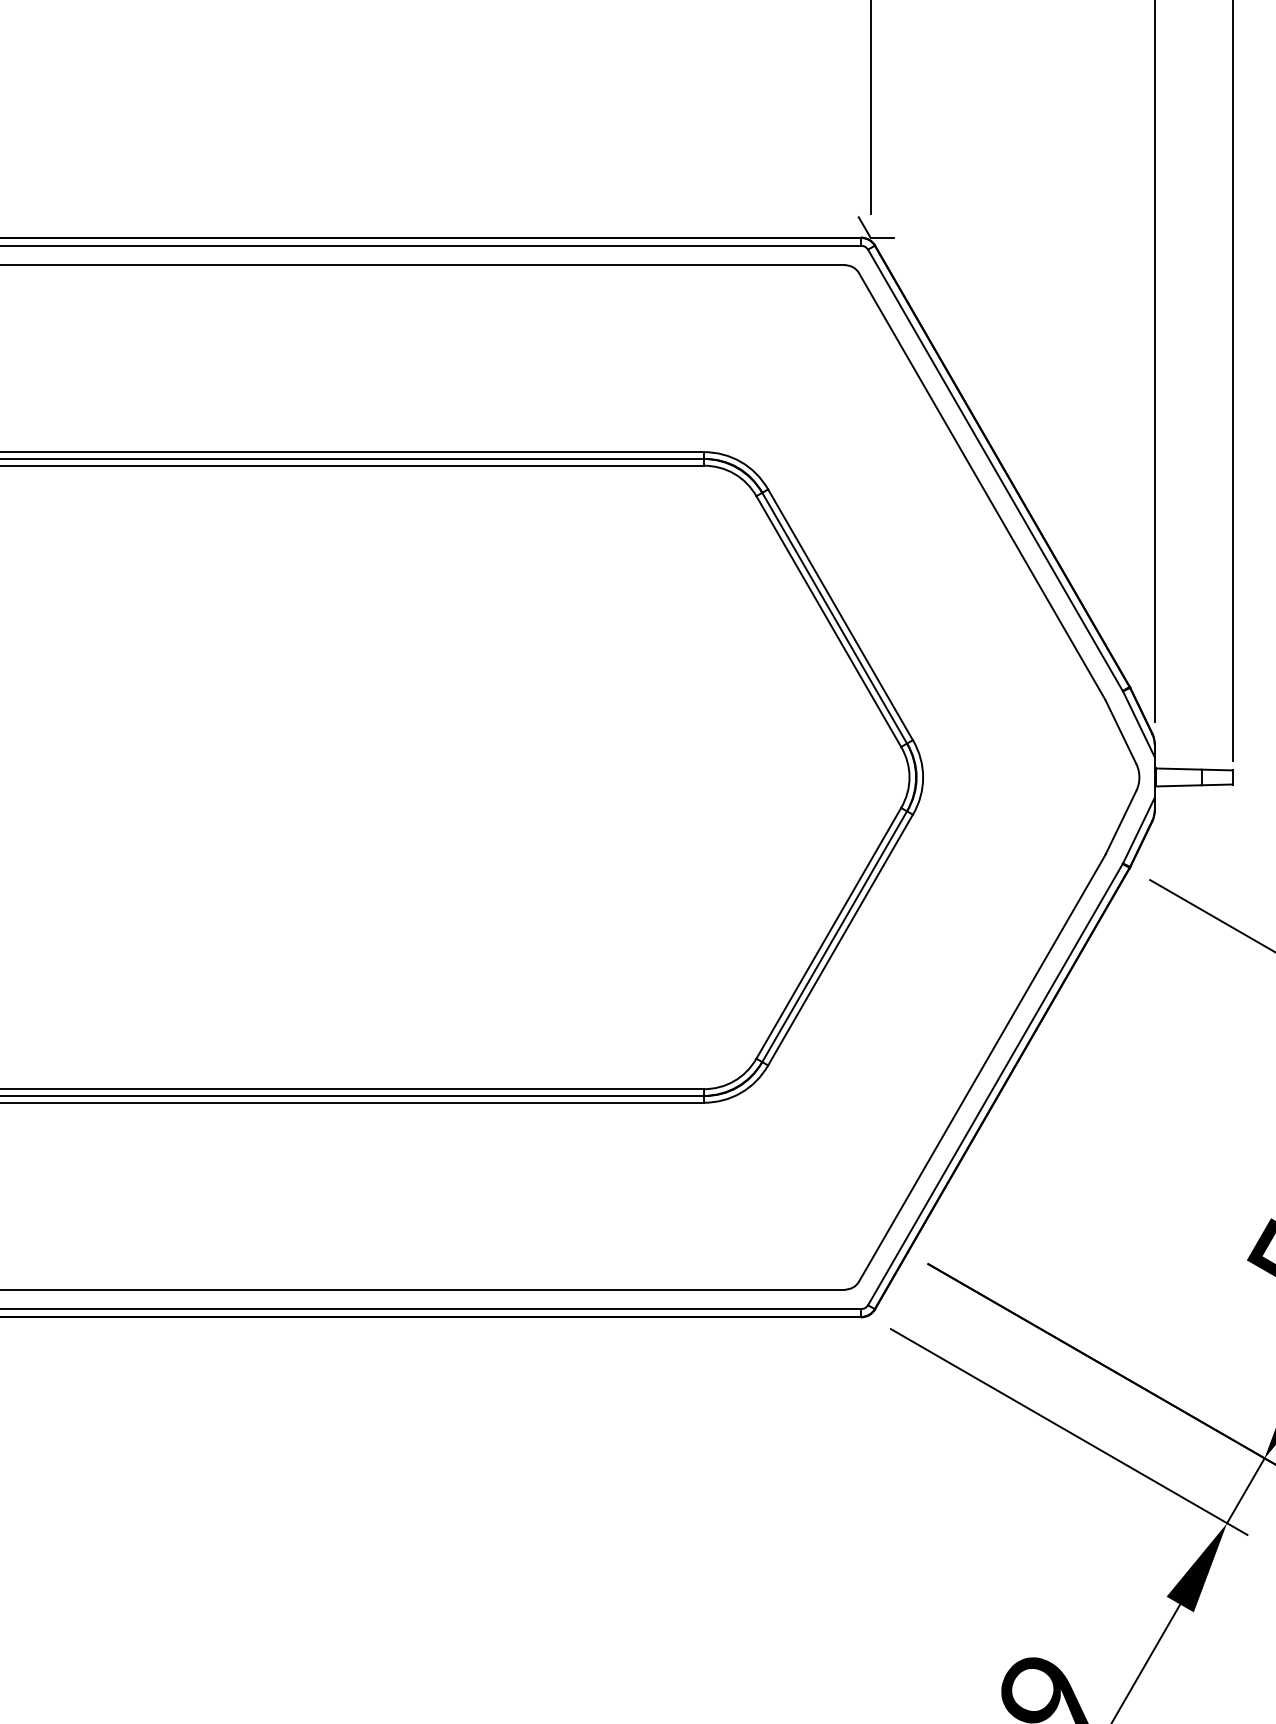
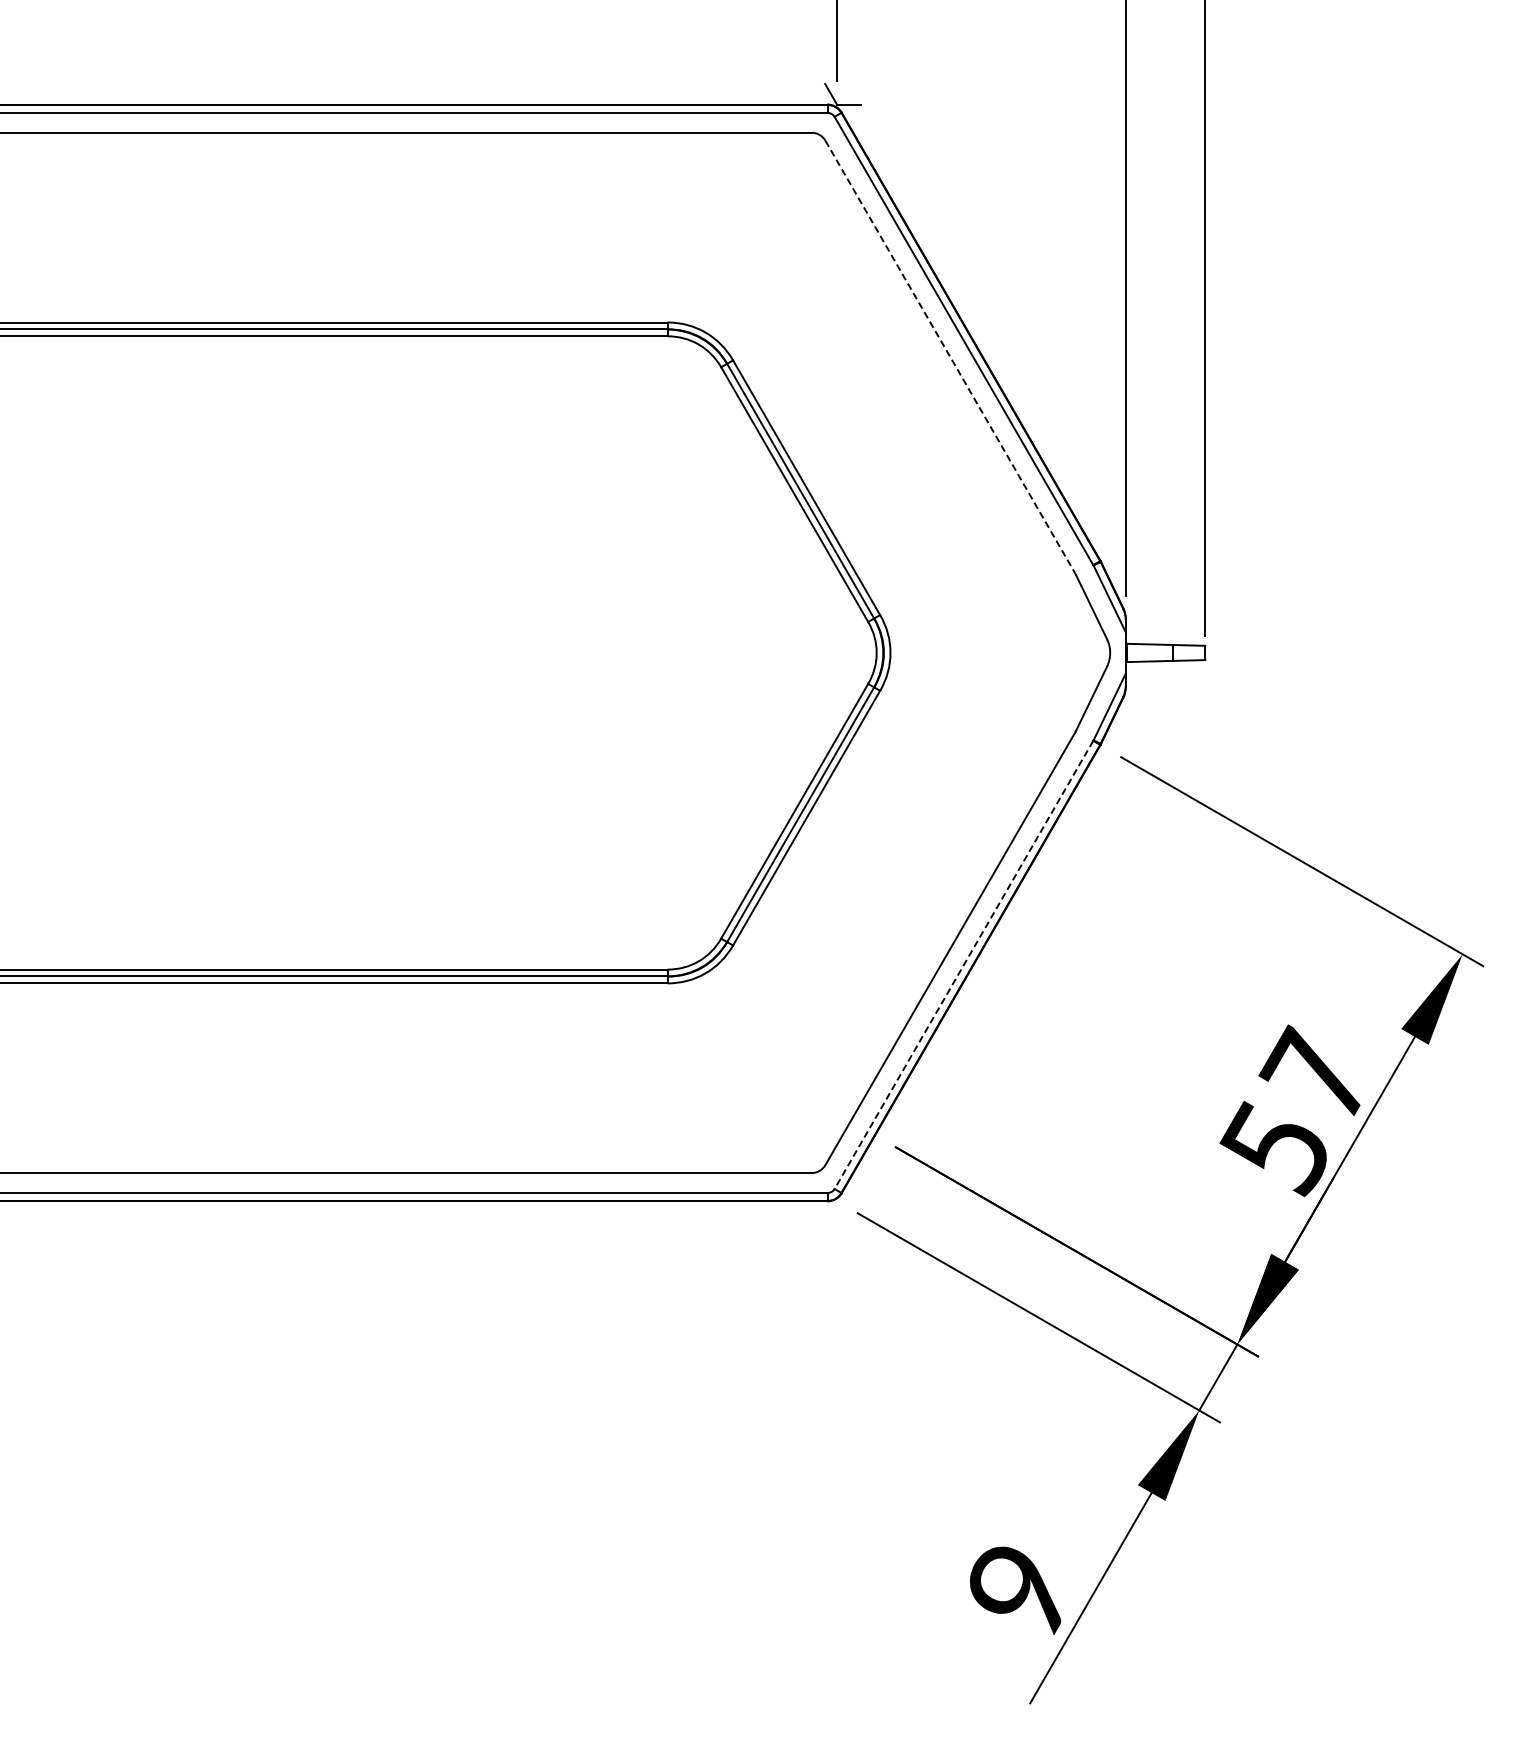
line: (982, 486) -> (950, 357), solid -> dashed
line: (994, 1084) -> (963, 964), solid -> dashed

